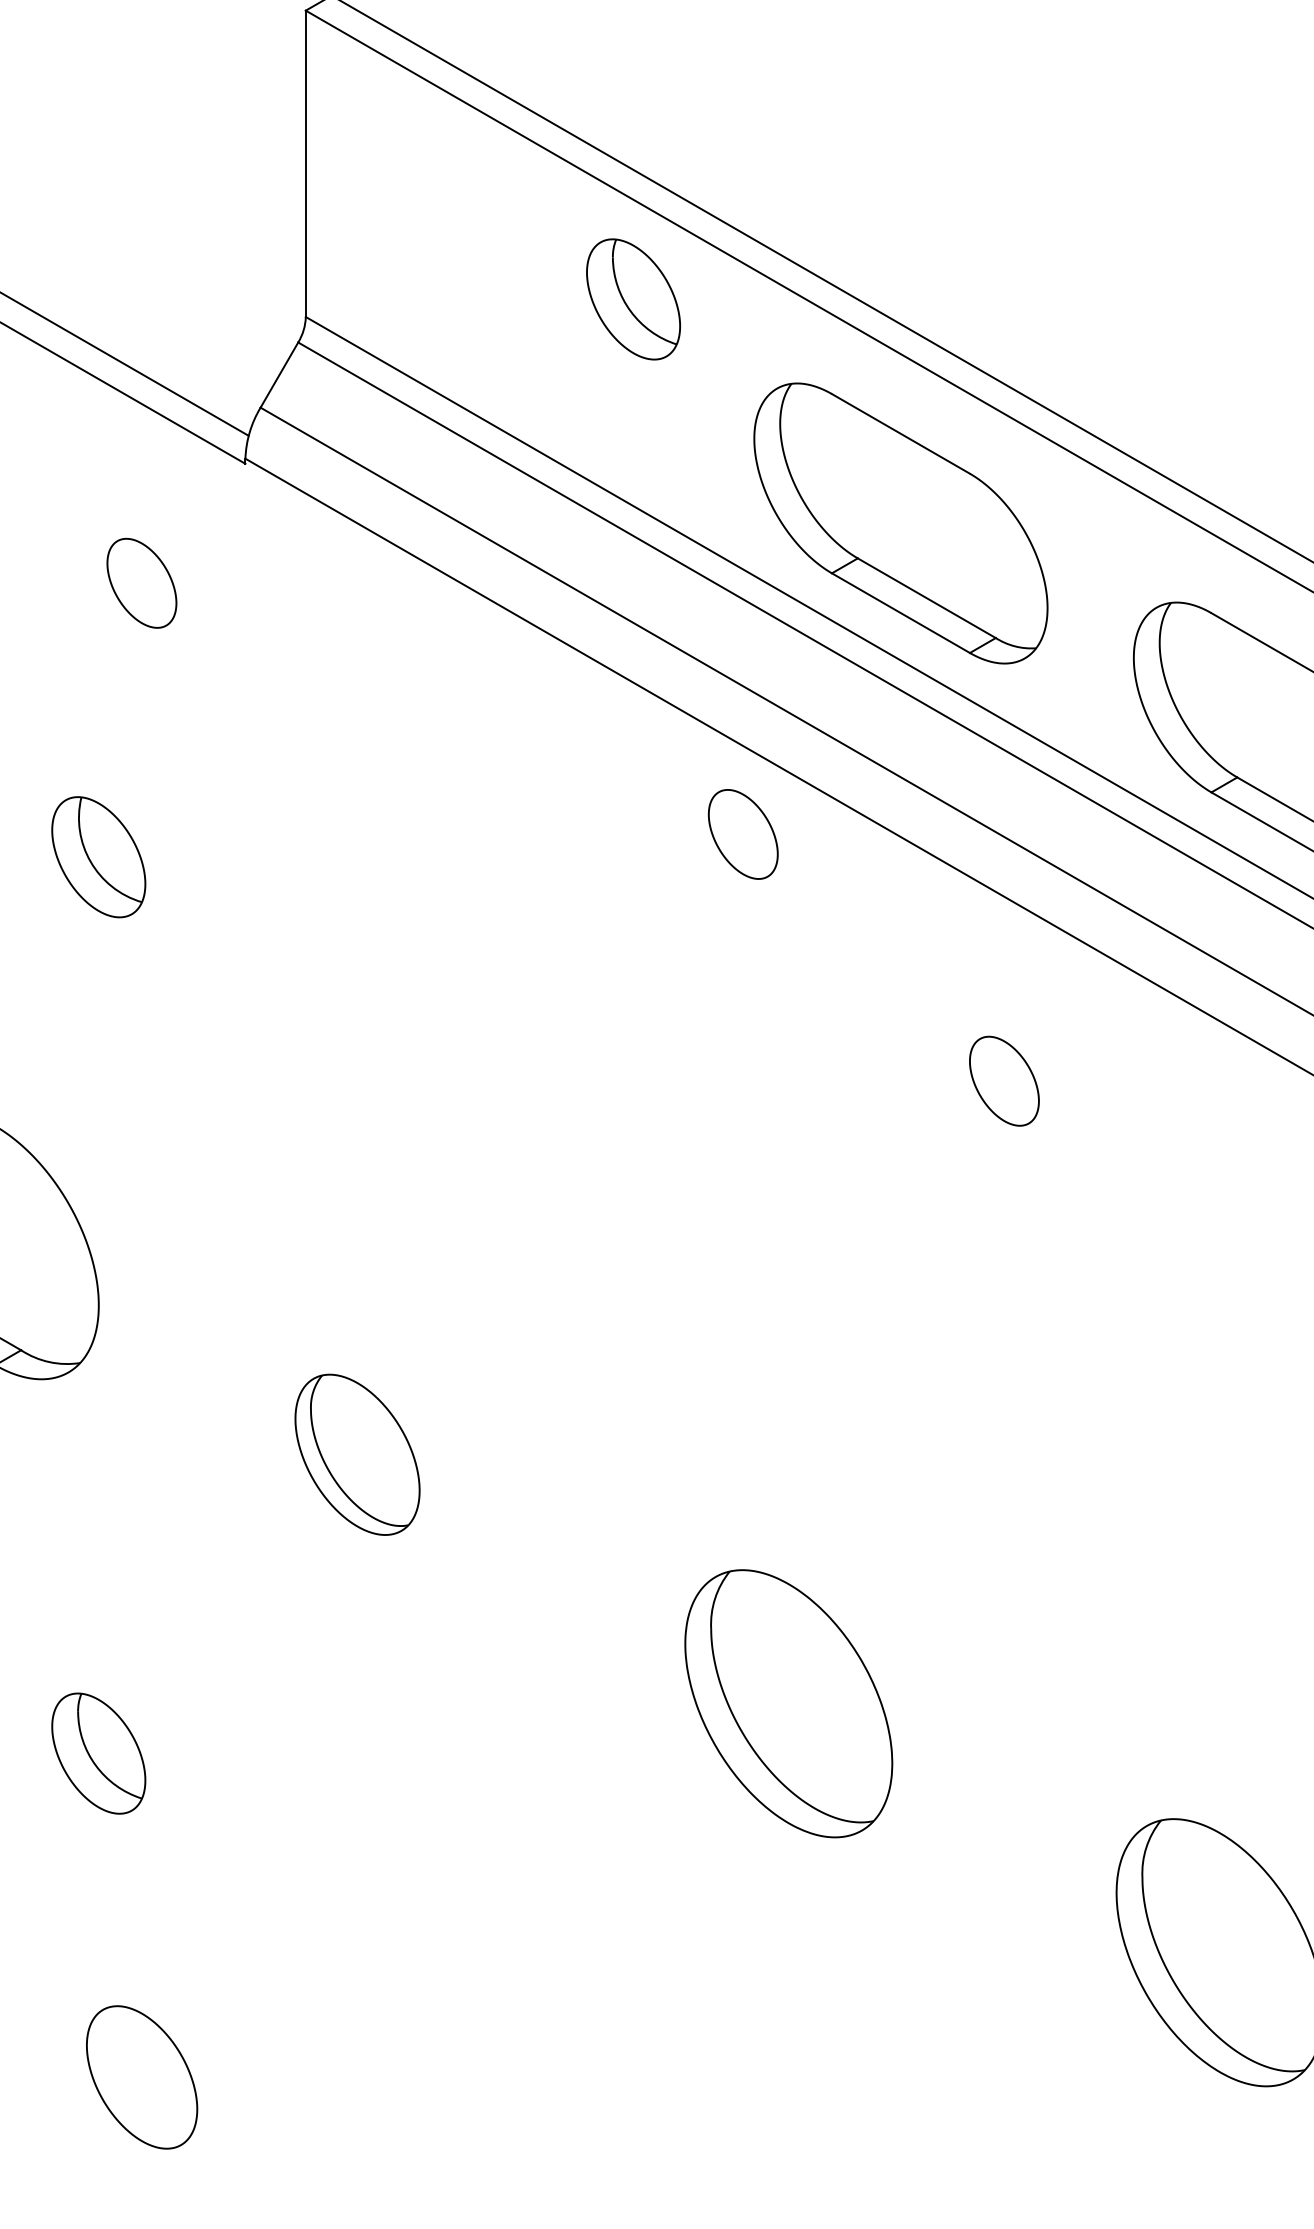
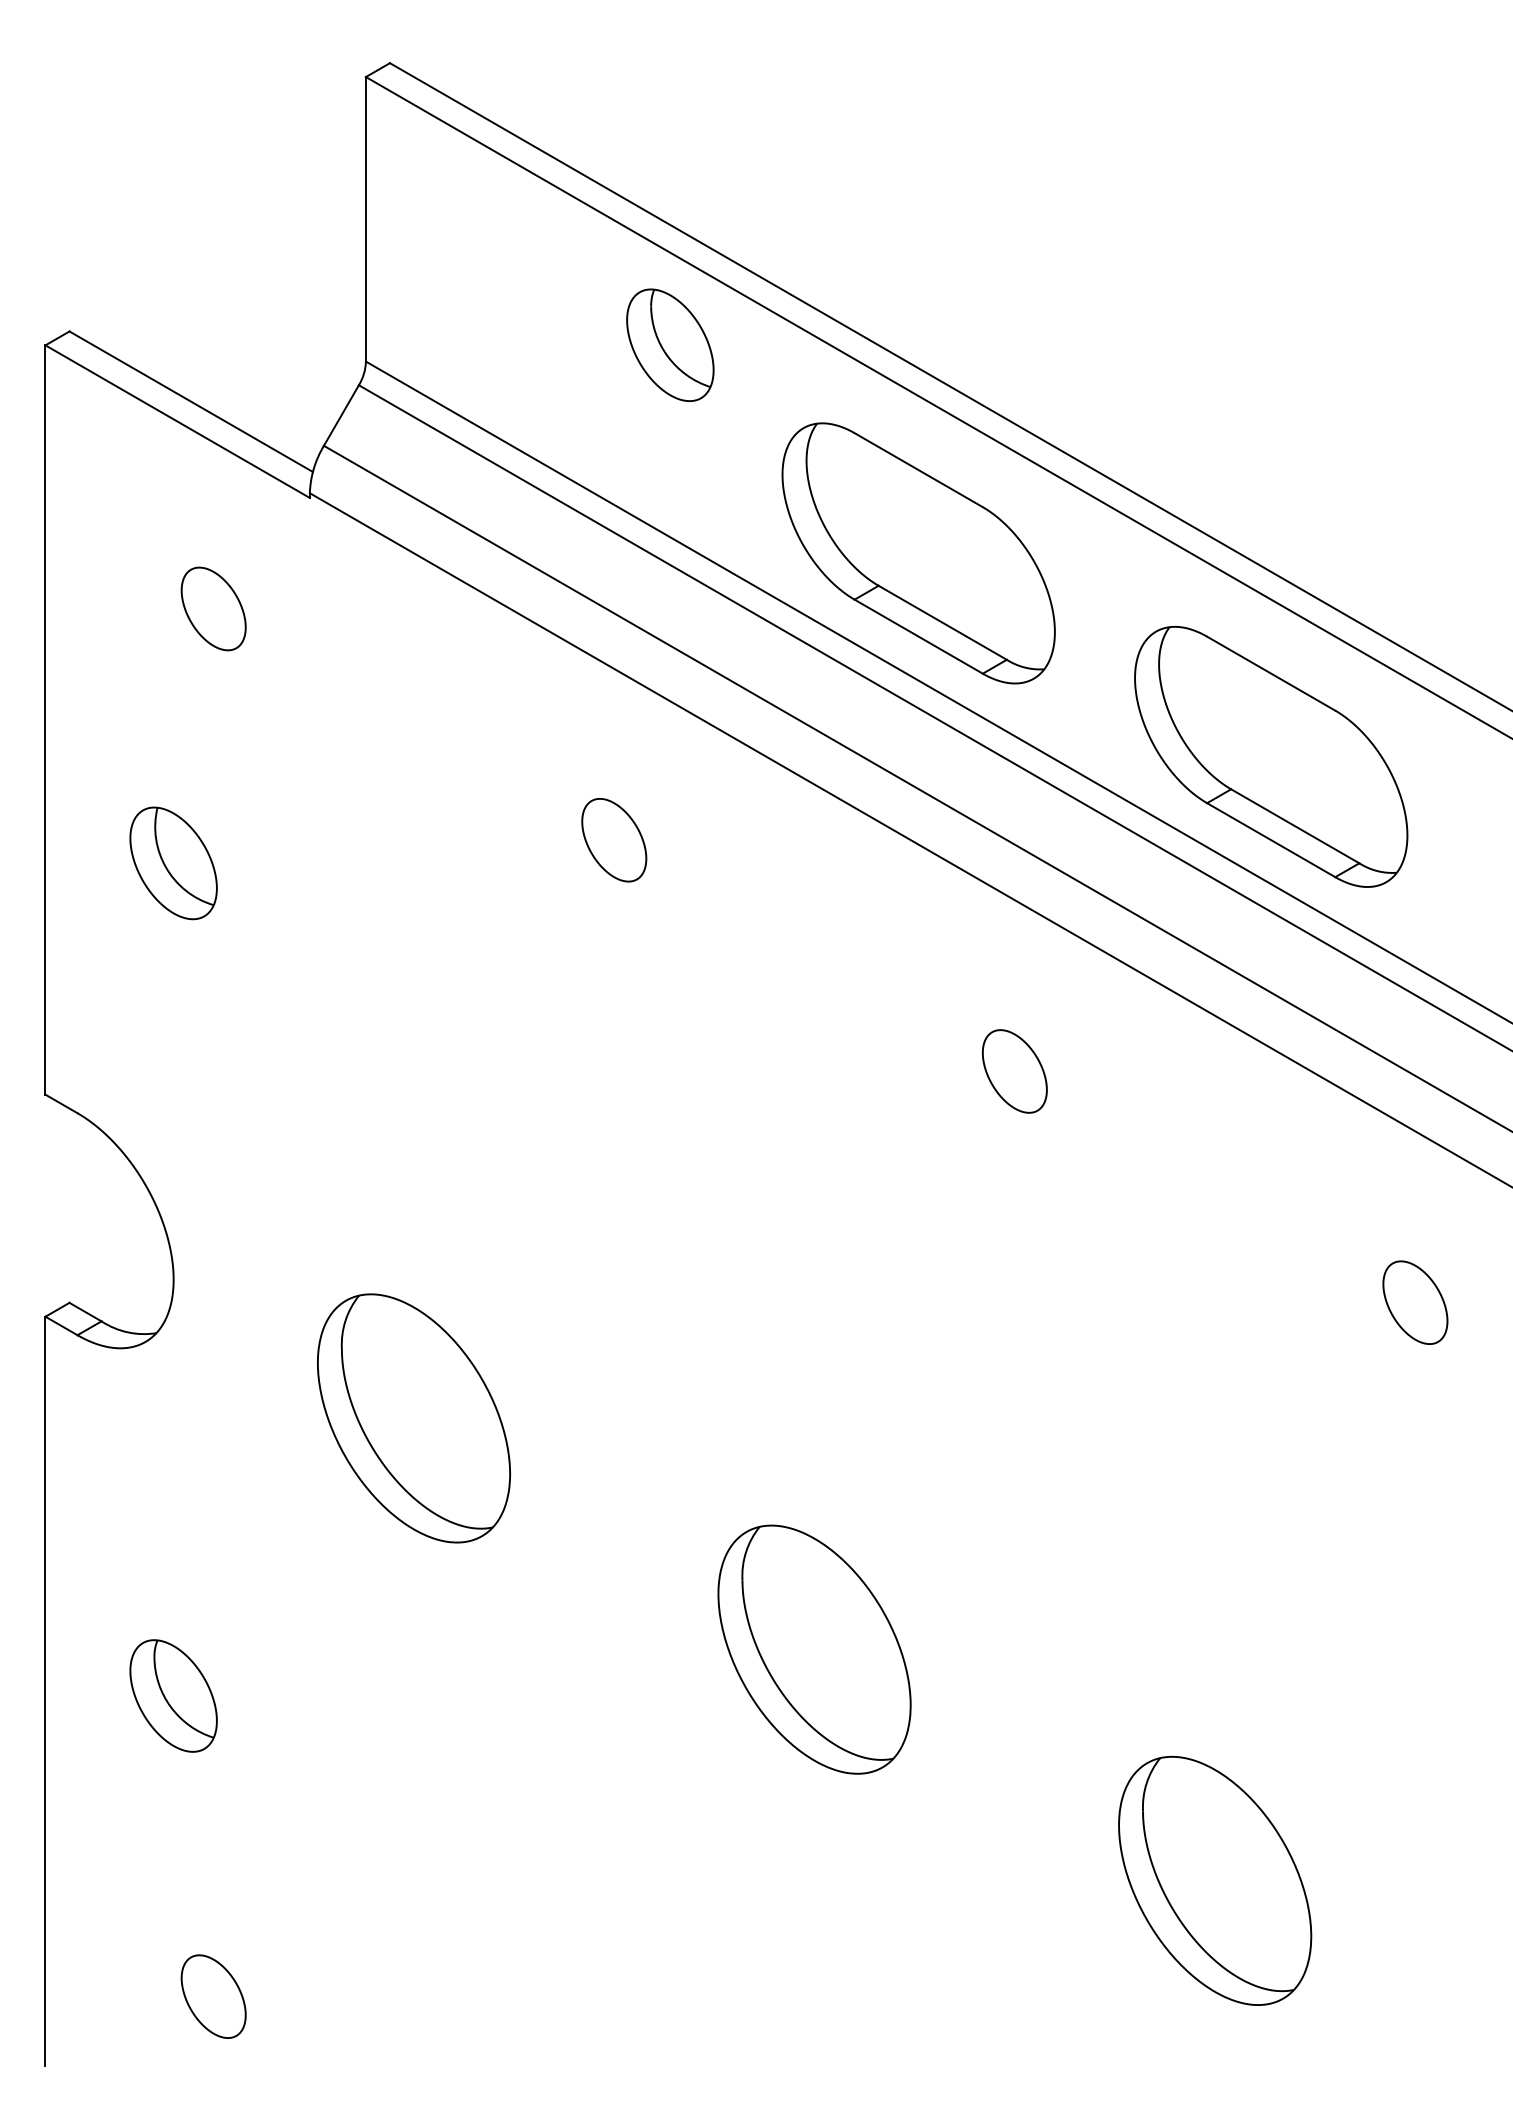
part: (743, 834) -> (614, 840), moved
part: (357, 1454) -> (413, 1418), size x1.67
part: (141, 2077) -> (213, 1996), size x0.62

